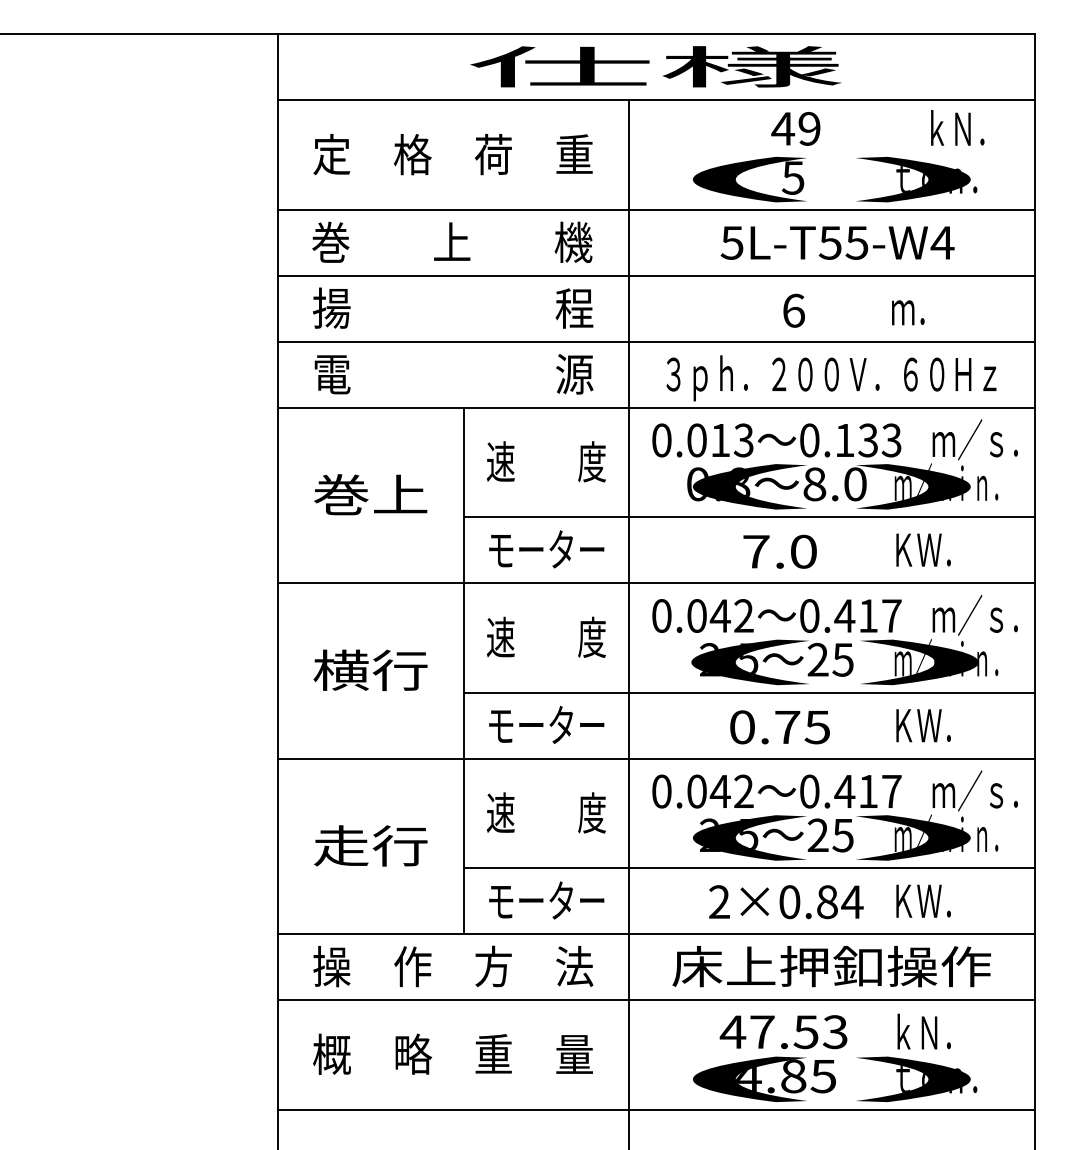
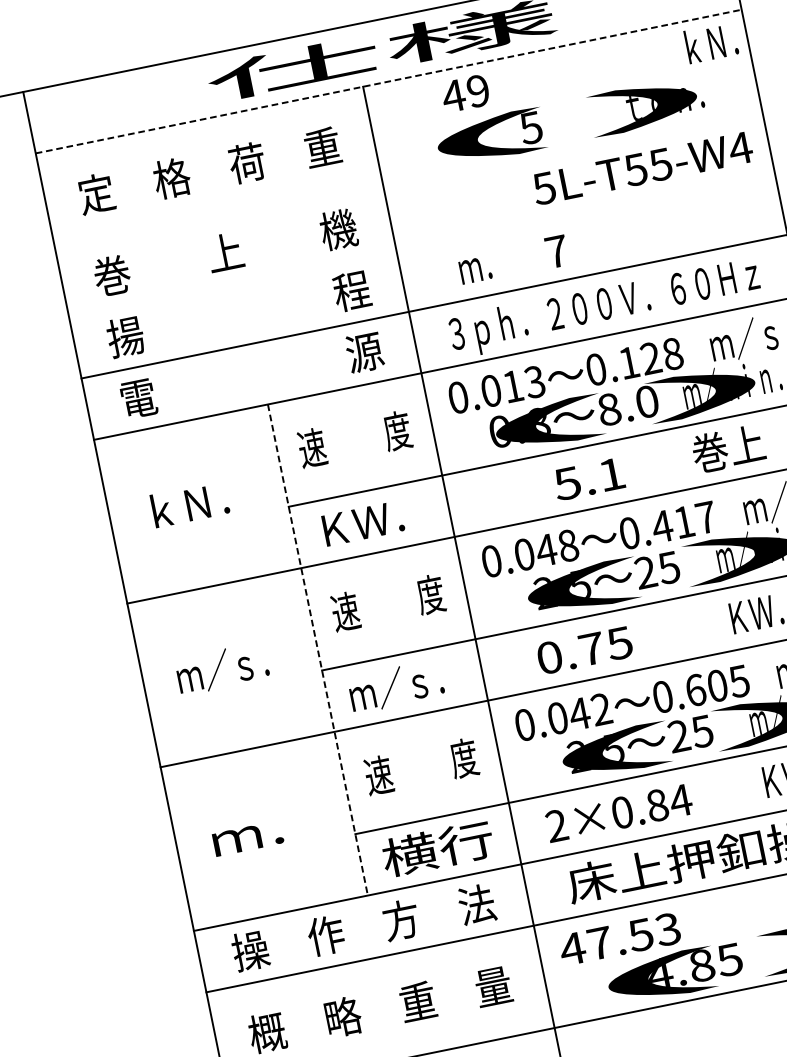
line: (656, 100) -> (388, 81), solid -> dashed
text: (957, 127) -> (711, 42), moved
text: (795, 128) -> (465, 93), moved
line: (655, 210) -> (408, 184), removed
text: (837, 242) -> (642, 168), moved
line: (655, 275) -> (421, 245), removed
text: (794, 310) -> (557, 251), 6 -> 7
text: (908, 312) -> (475, 269), moved
text: (879, 440) -> (661, 356), 0.133 -> 0.128
text: (370, 494) -> (197, 503), 巻上 -> ｋＮ．
text: (546, 549) -> (371, 521), モーター -> ＫＷ．
text: (928, 549) -> (727, 448), ＫＷ． -> 巻上
text: (779, 551) -> (589, 478), 7.0 -> 5.1
text: (743, 615) -> (567, 545), 0.042 -> 0.048
text: (370, 669) -> (230, 666), 横行 -> ｍ／ｓ．
line: (464, 671) -> (318, 650), solid -> dashed
text: (546, 724) -> (404, 684), モーター -> ｍ／ｓ．
text: (779, 727) -> (584, 650), moved
text: (867, 791) -> (716, 685), 0.417 -> 0.605
text: (370, 845) -> (263, 830), 走行 -> ｍ．
text: (545, 900) -> (437, 848), モーター -> 横行
text: (786, 902) -> (619, 813), moved
text: (783, 1032) -> (619, 939), moved

